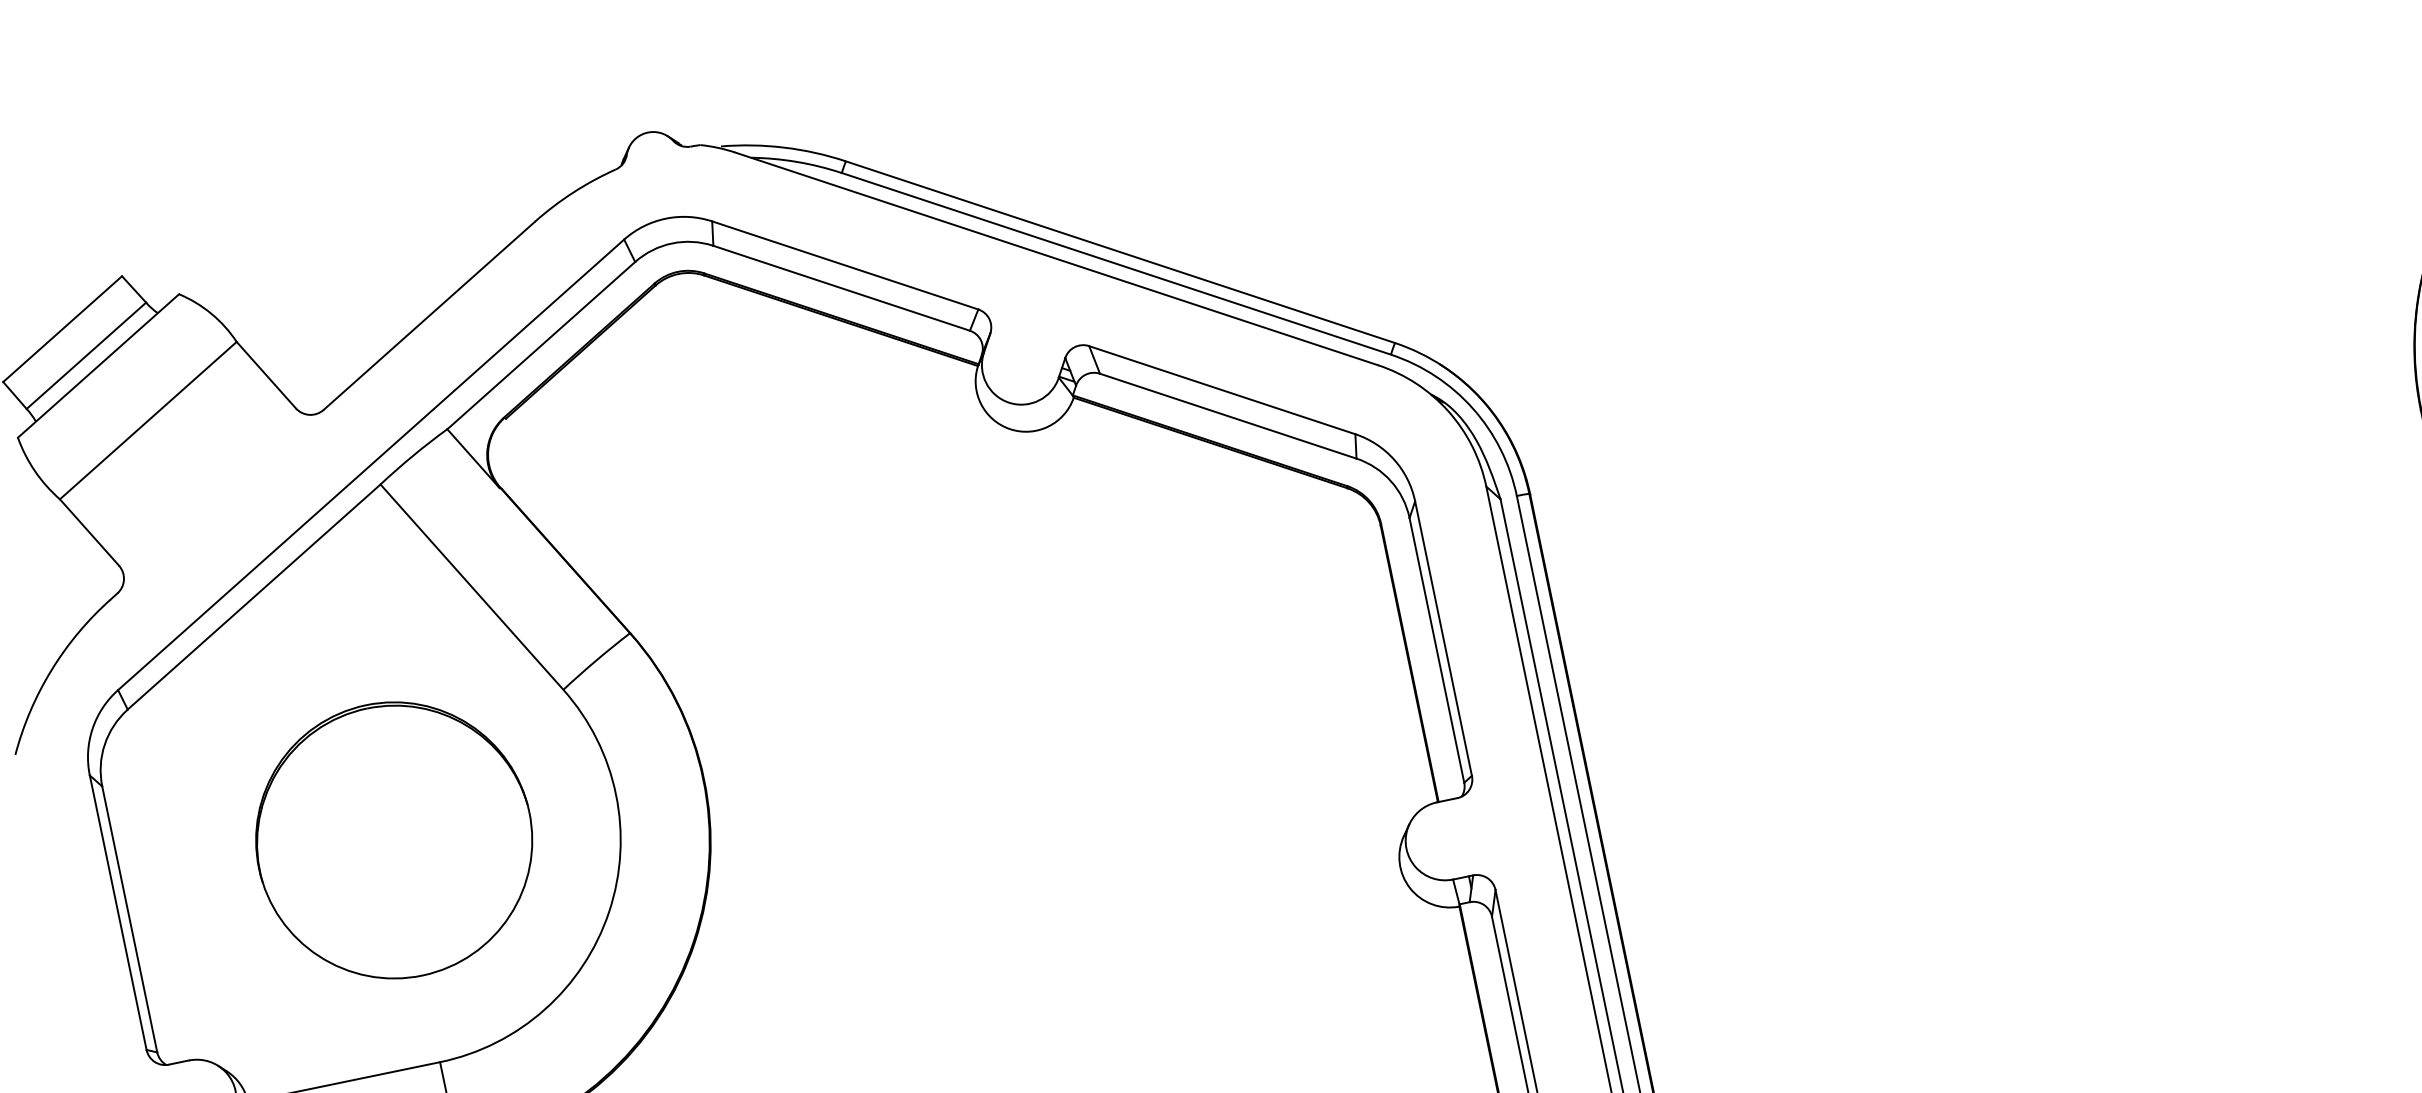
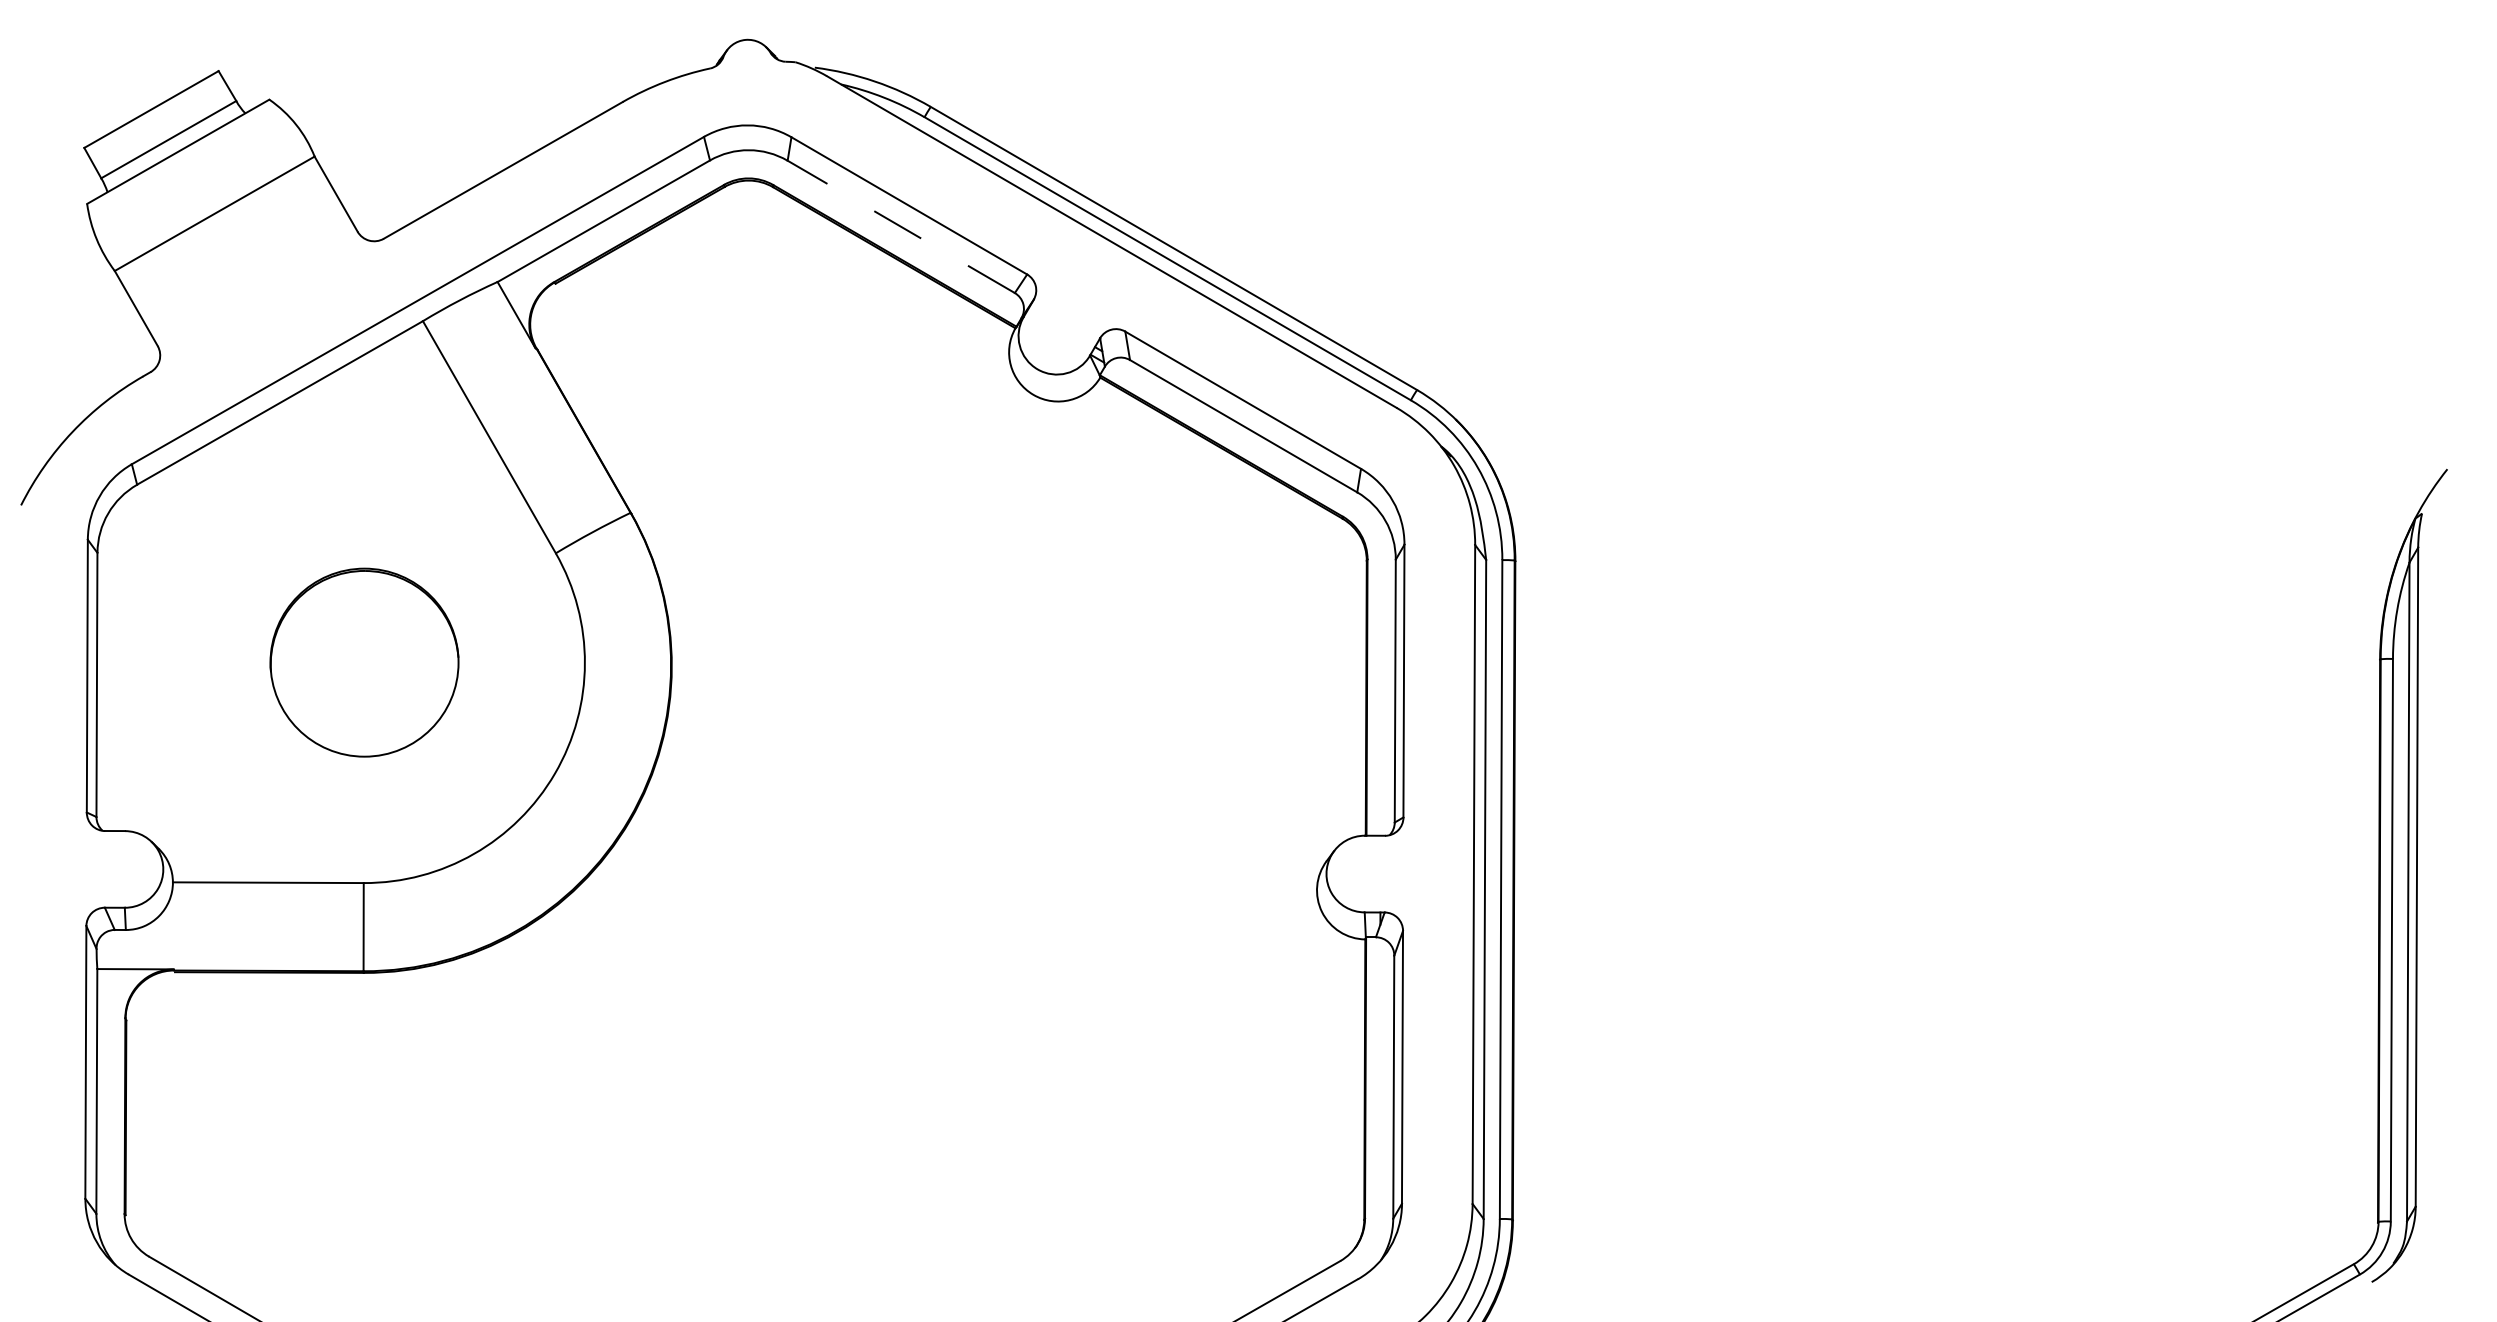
line: (840, 288) -> (900, 226), solid -> dashed
part: (394, 840) -> (364, 662), size x0.7

